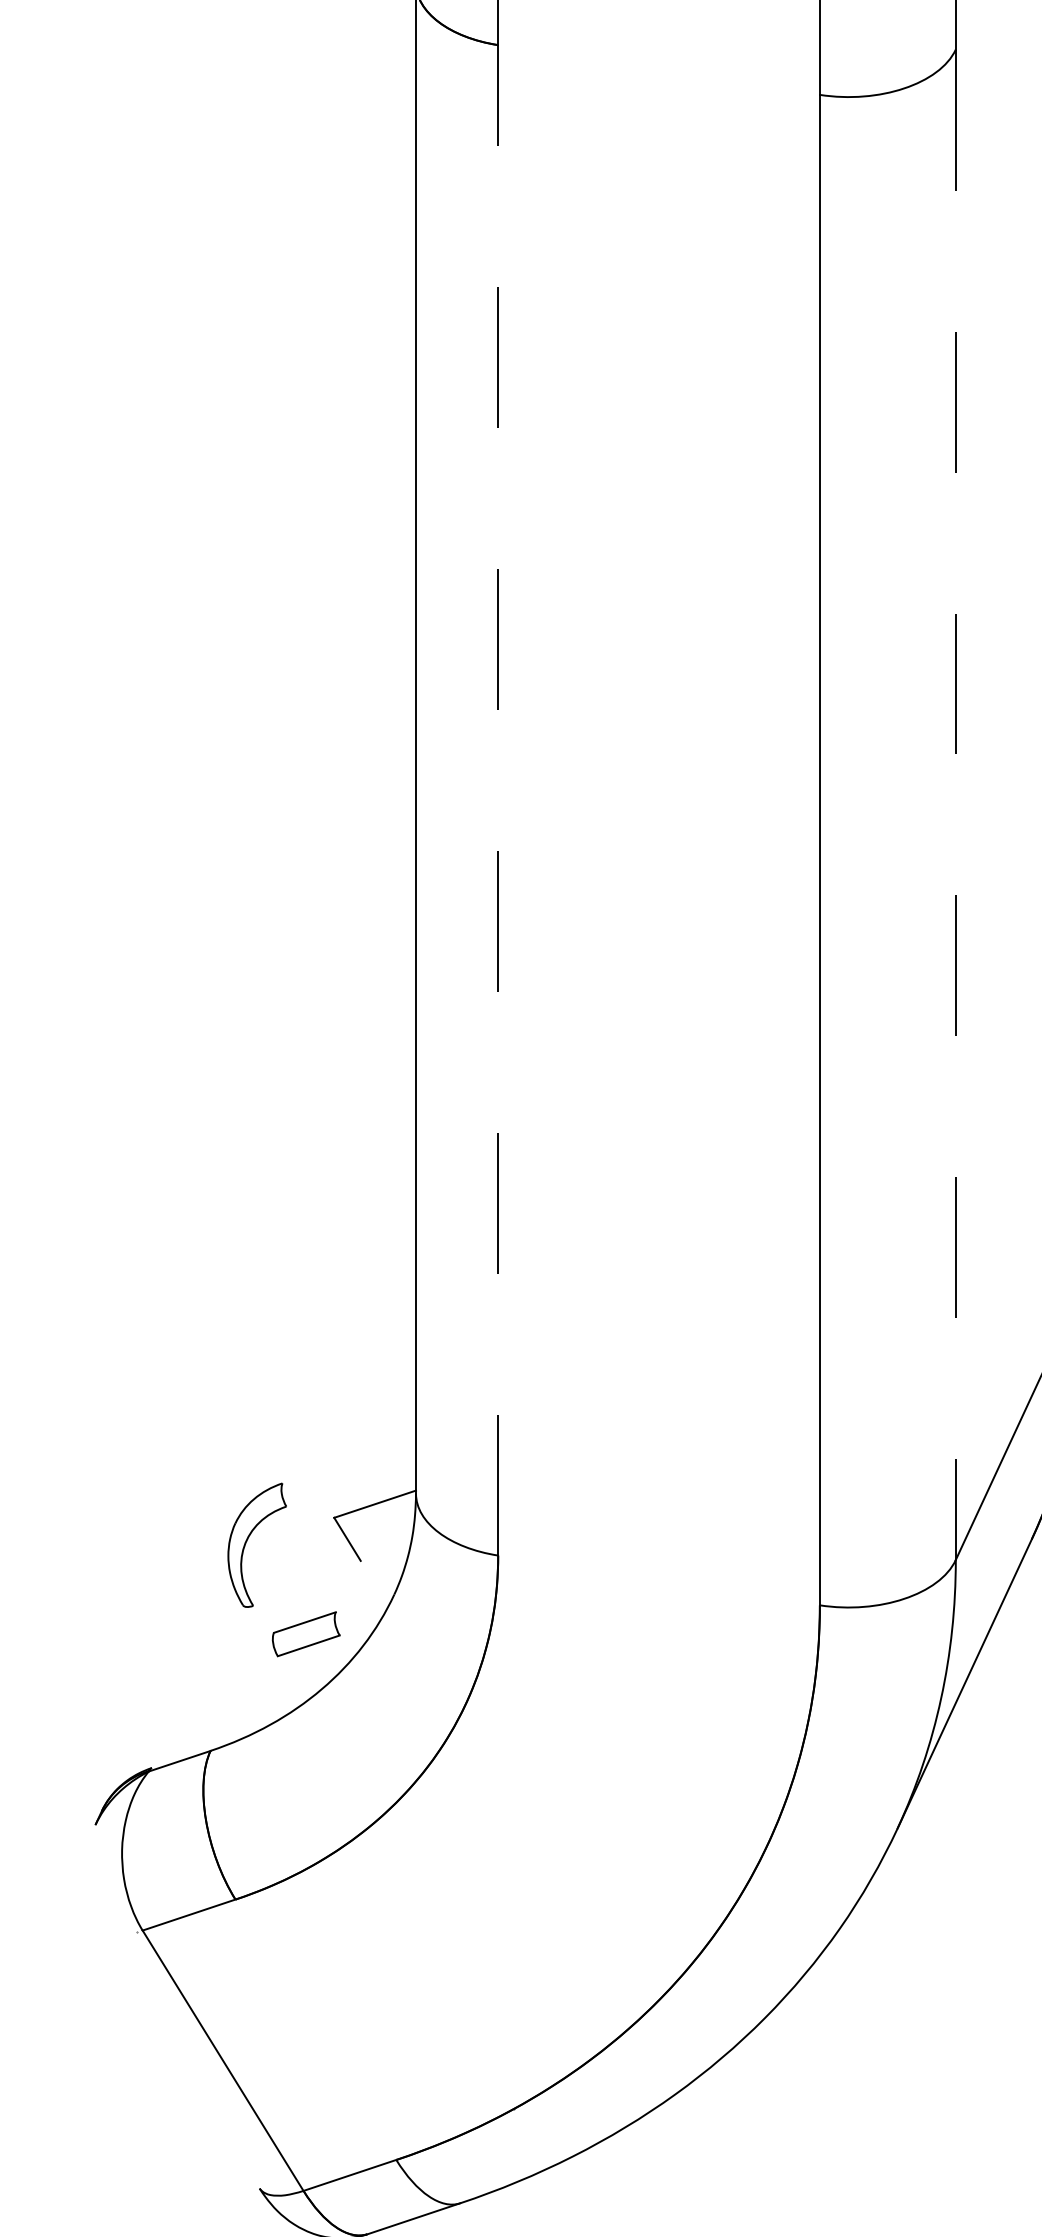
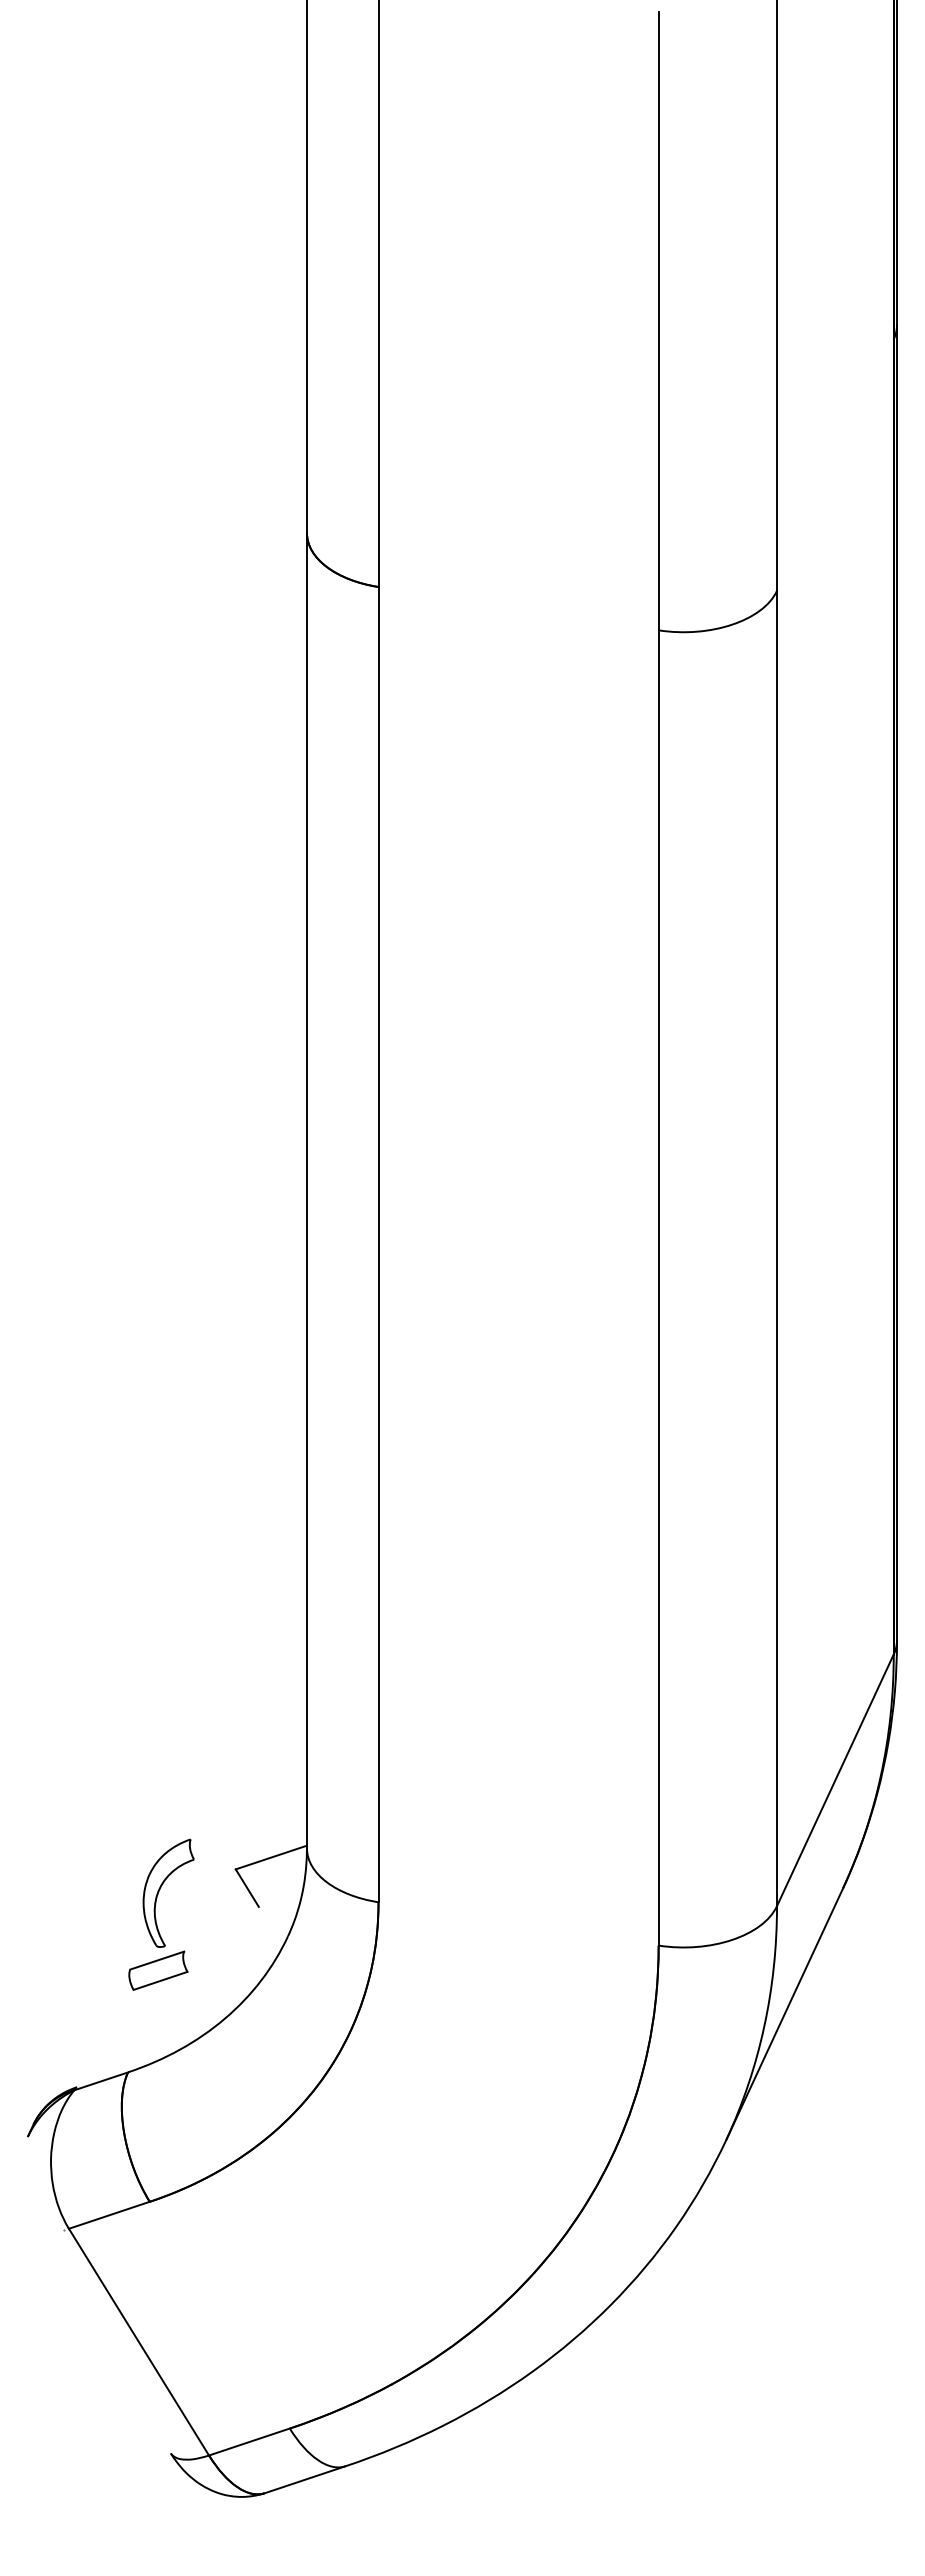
line: (498, 800) -> (378, 1244), dashed -> solid
line: (955, 804) -> (776, 1248), dashed -> solid
part: (306, 1633) -> (158, 1970), moved

